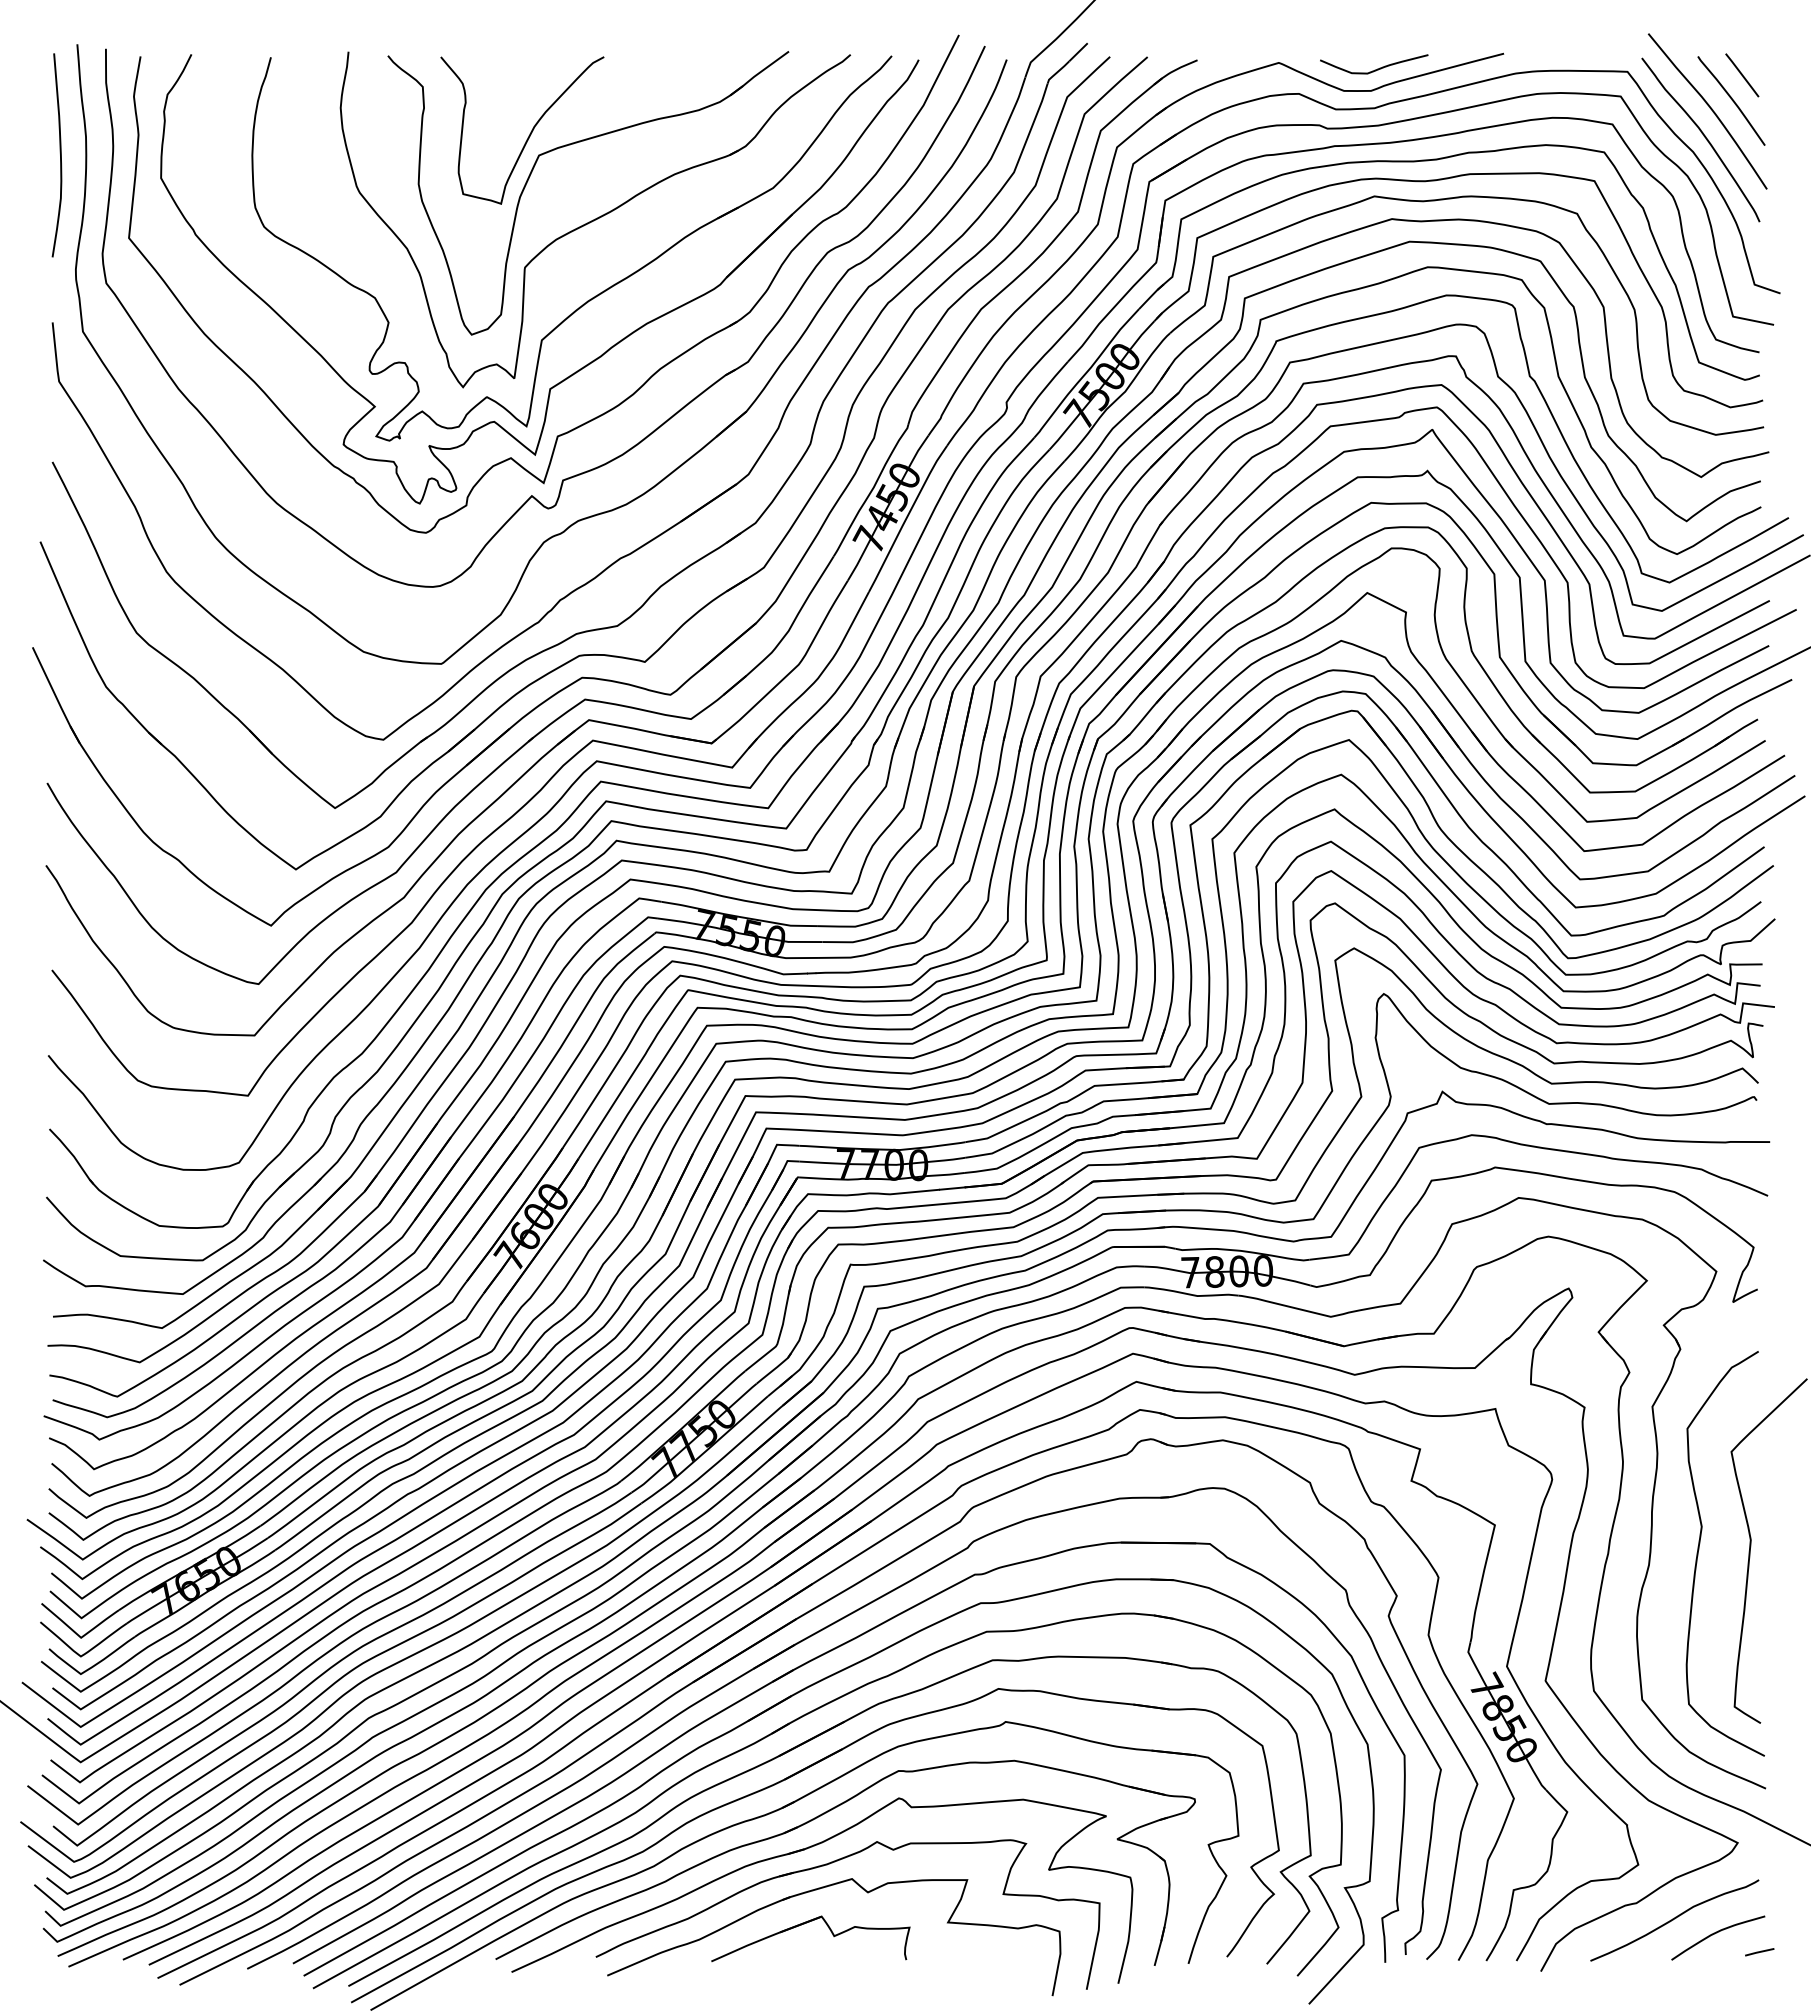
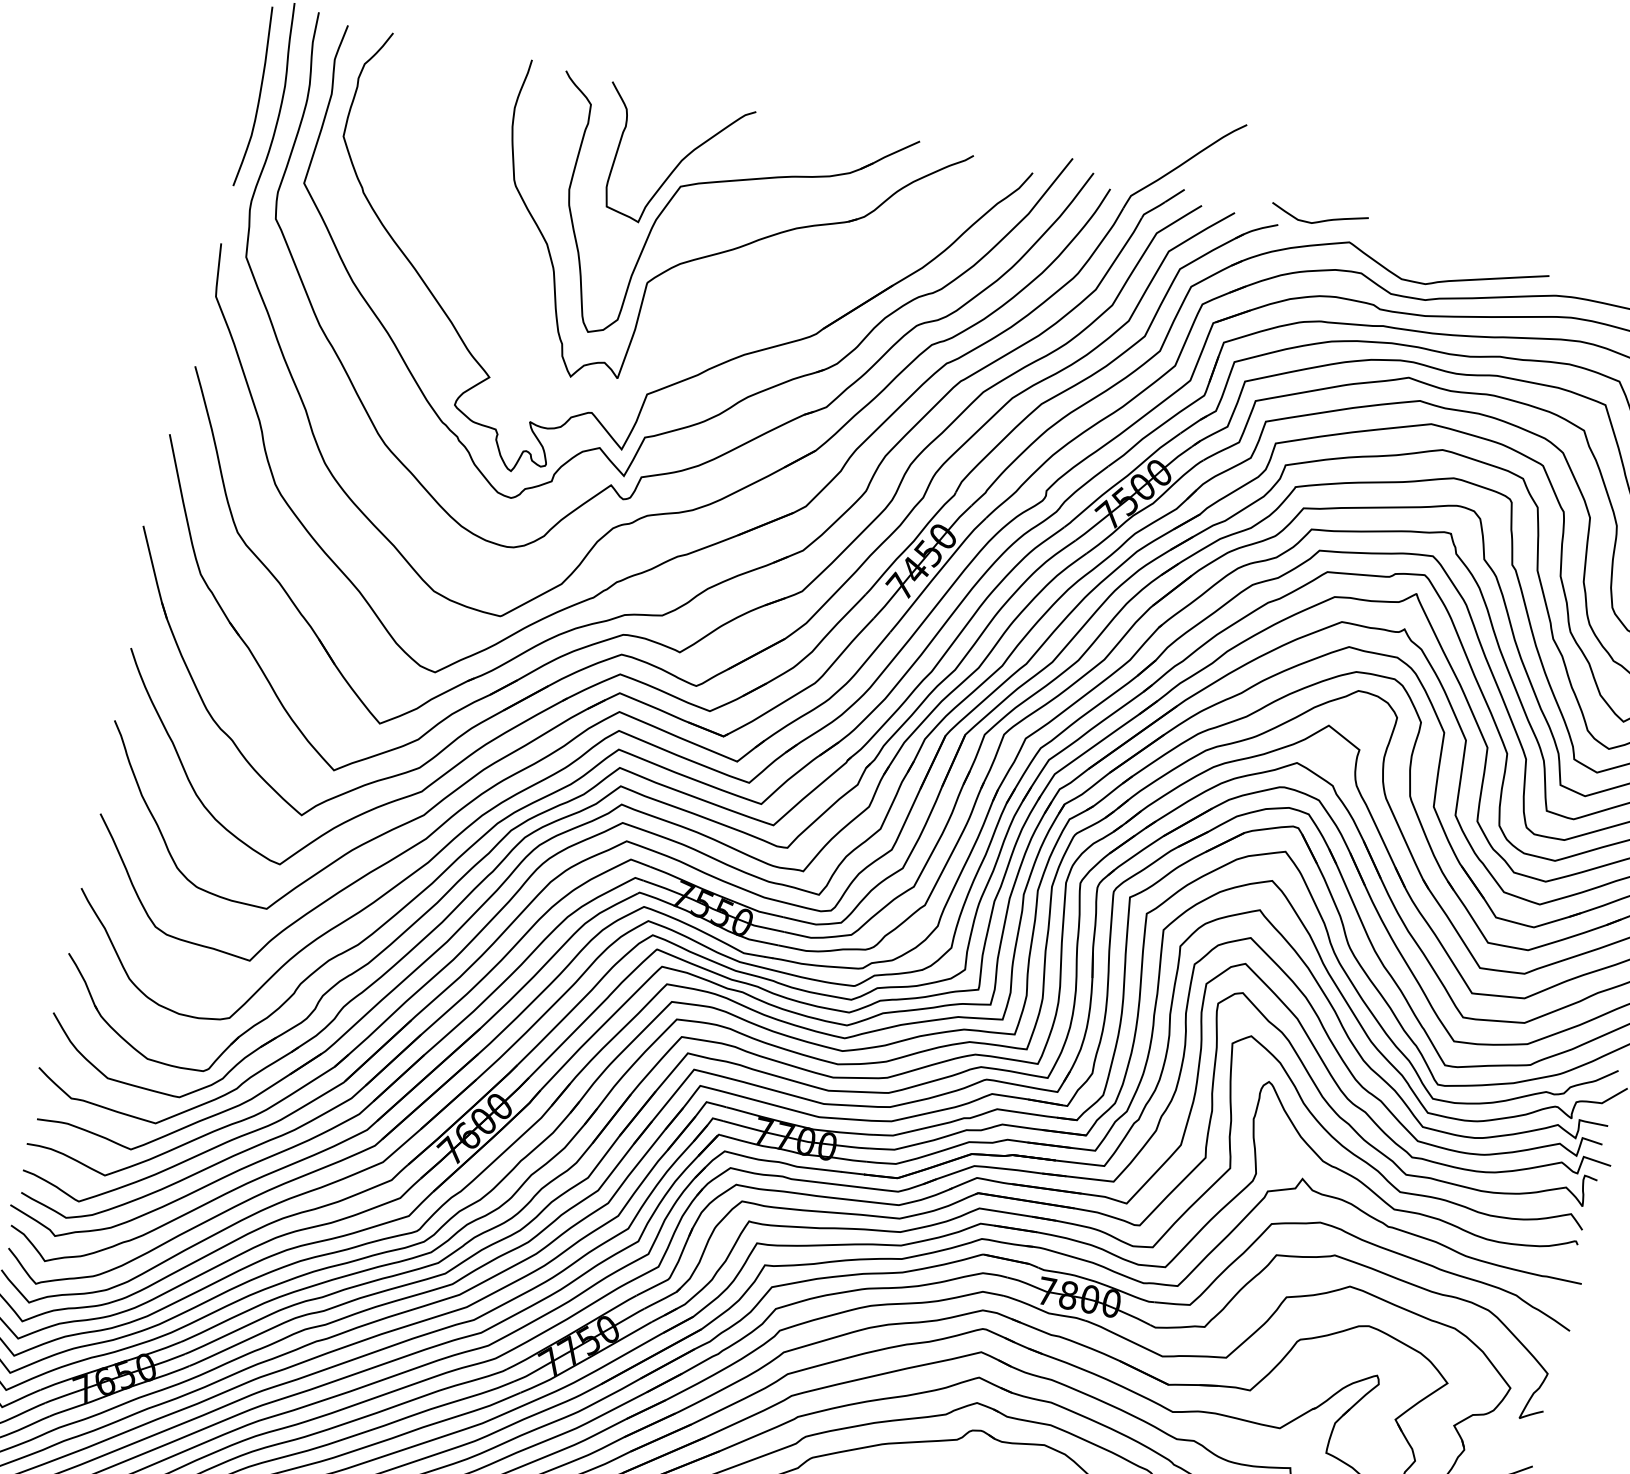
curve: (1377, 68) -> (1321, 220), moved
part: (598, 293) -> (707, 319), removed

